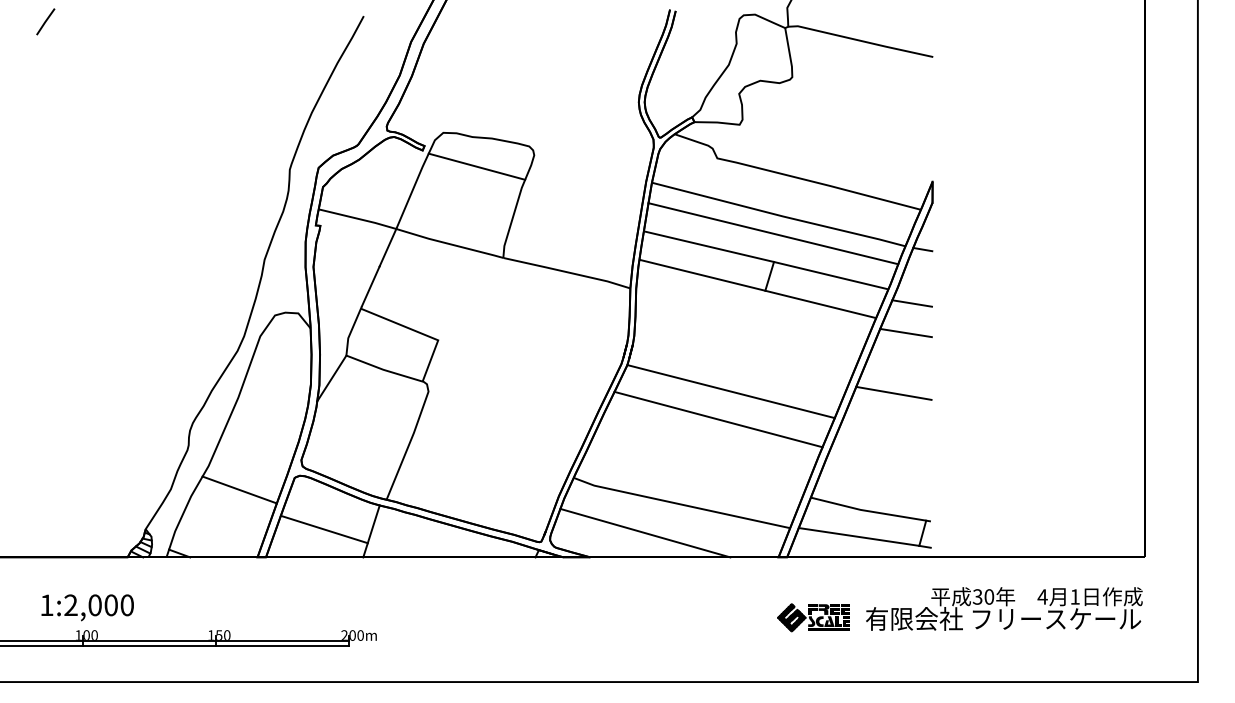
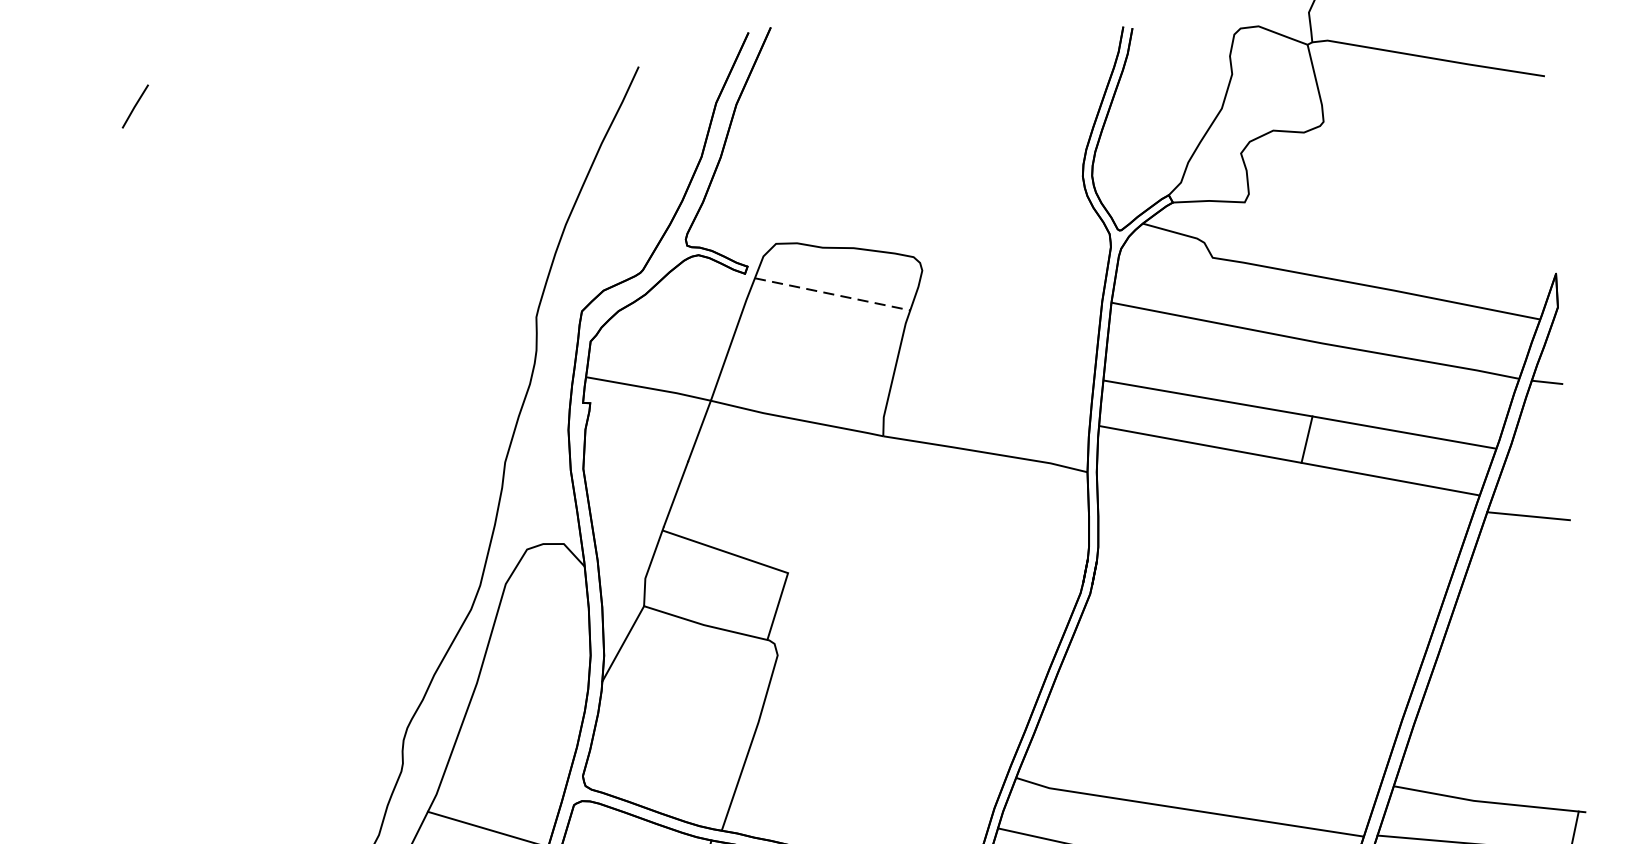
line: (476, 166) -> (831, 293), solid -> dashed
line: (773, 233) -> (1308, 371), removed
line: (912, 303) -> (1535, 468), removed
line: (730, 391) -> (1256, 625), removed
line: (893, 392) -> (1514, 611), removed
line: (718, 419) -> (1239, 671), removed

